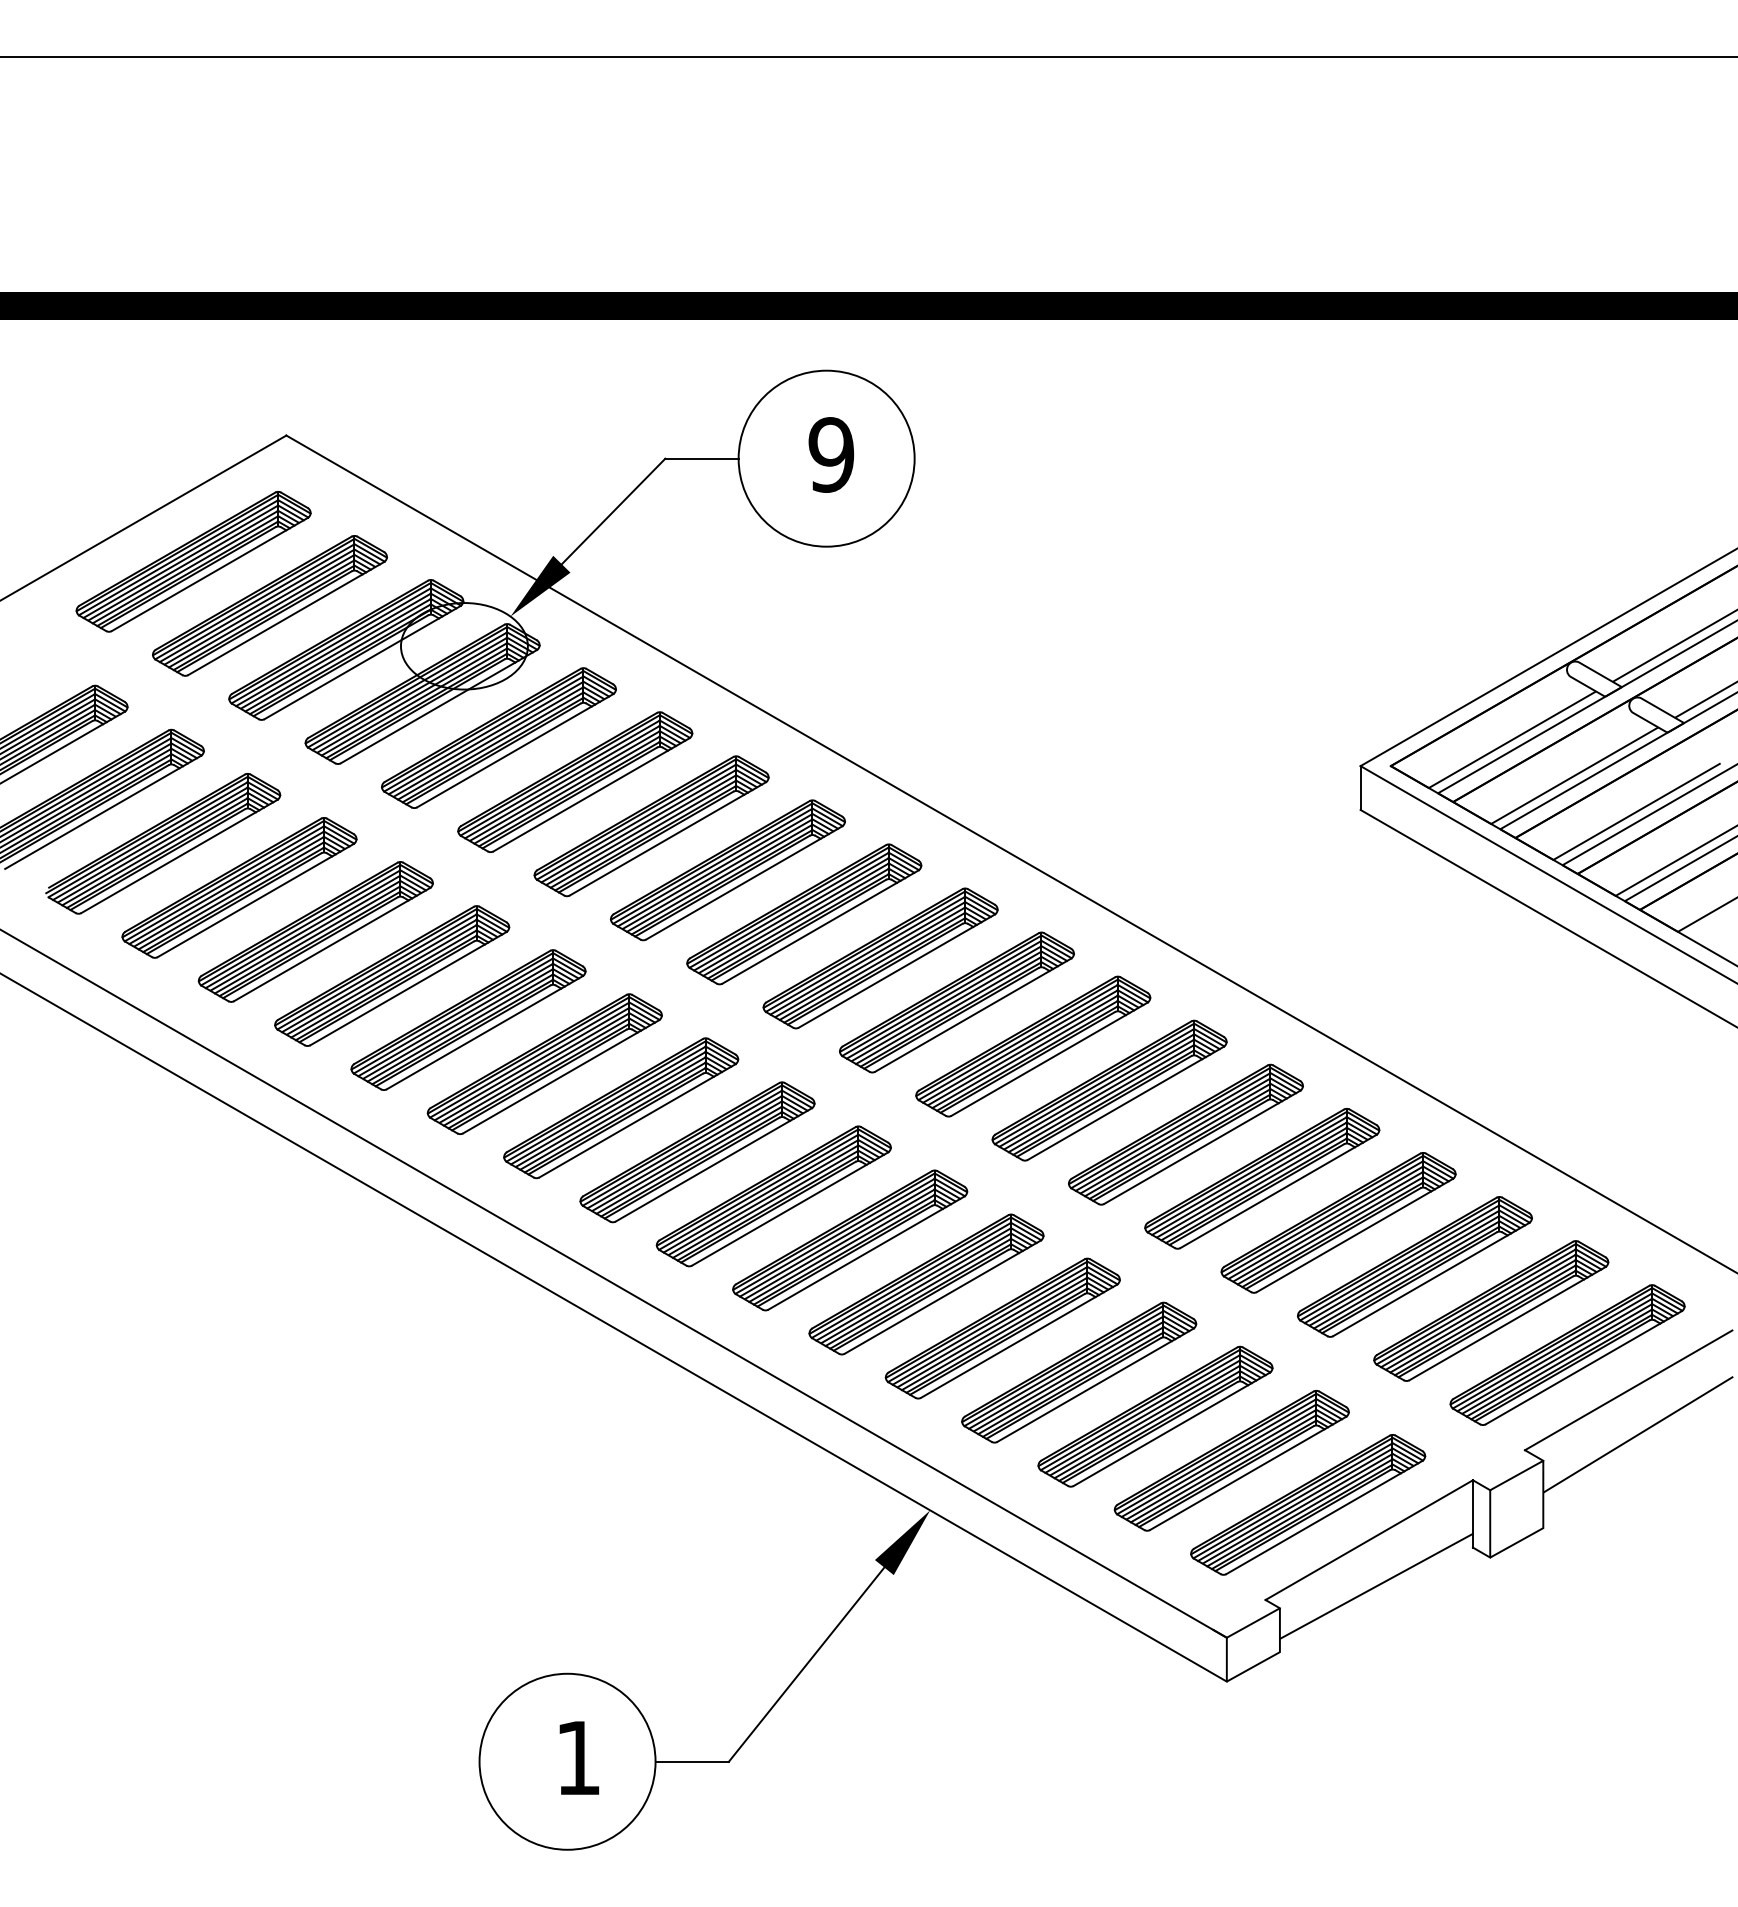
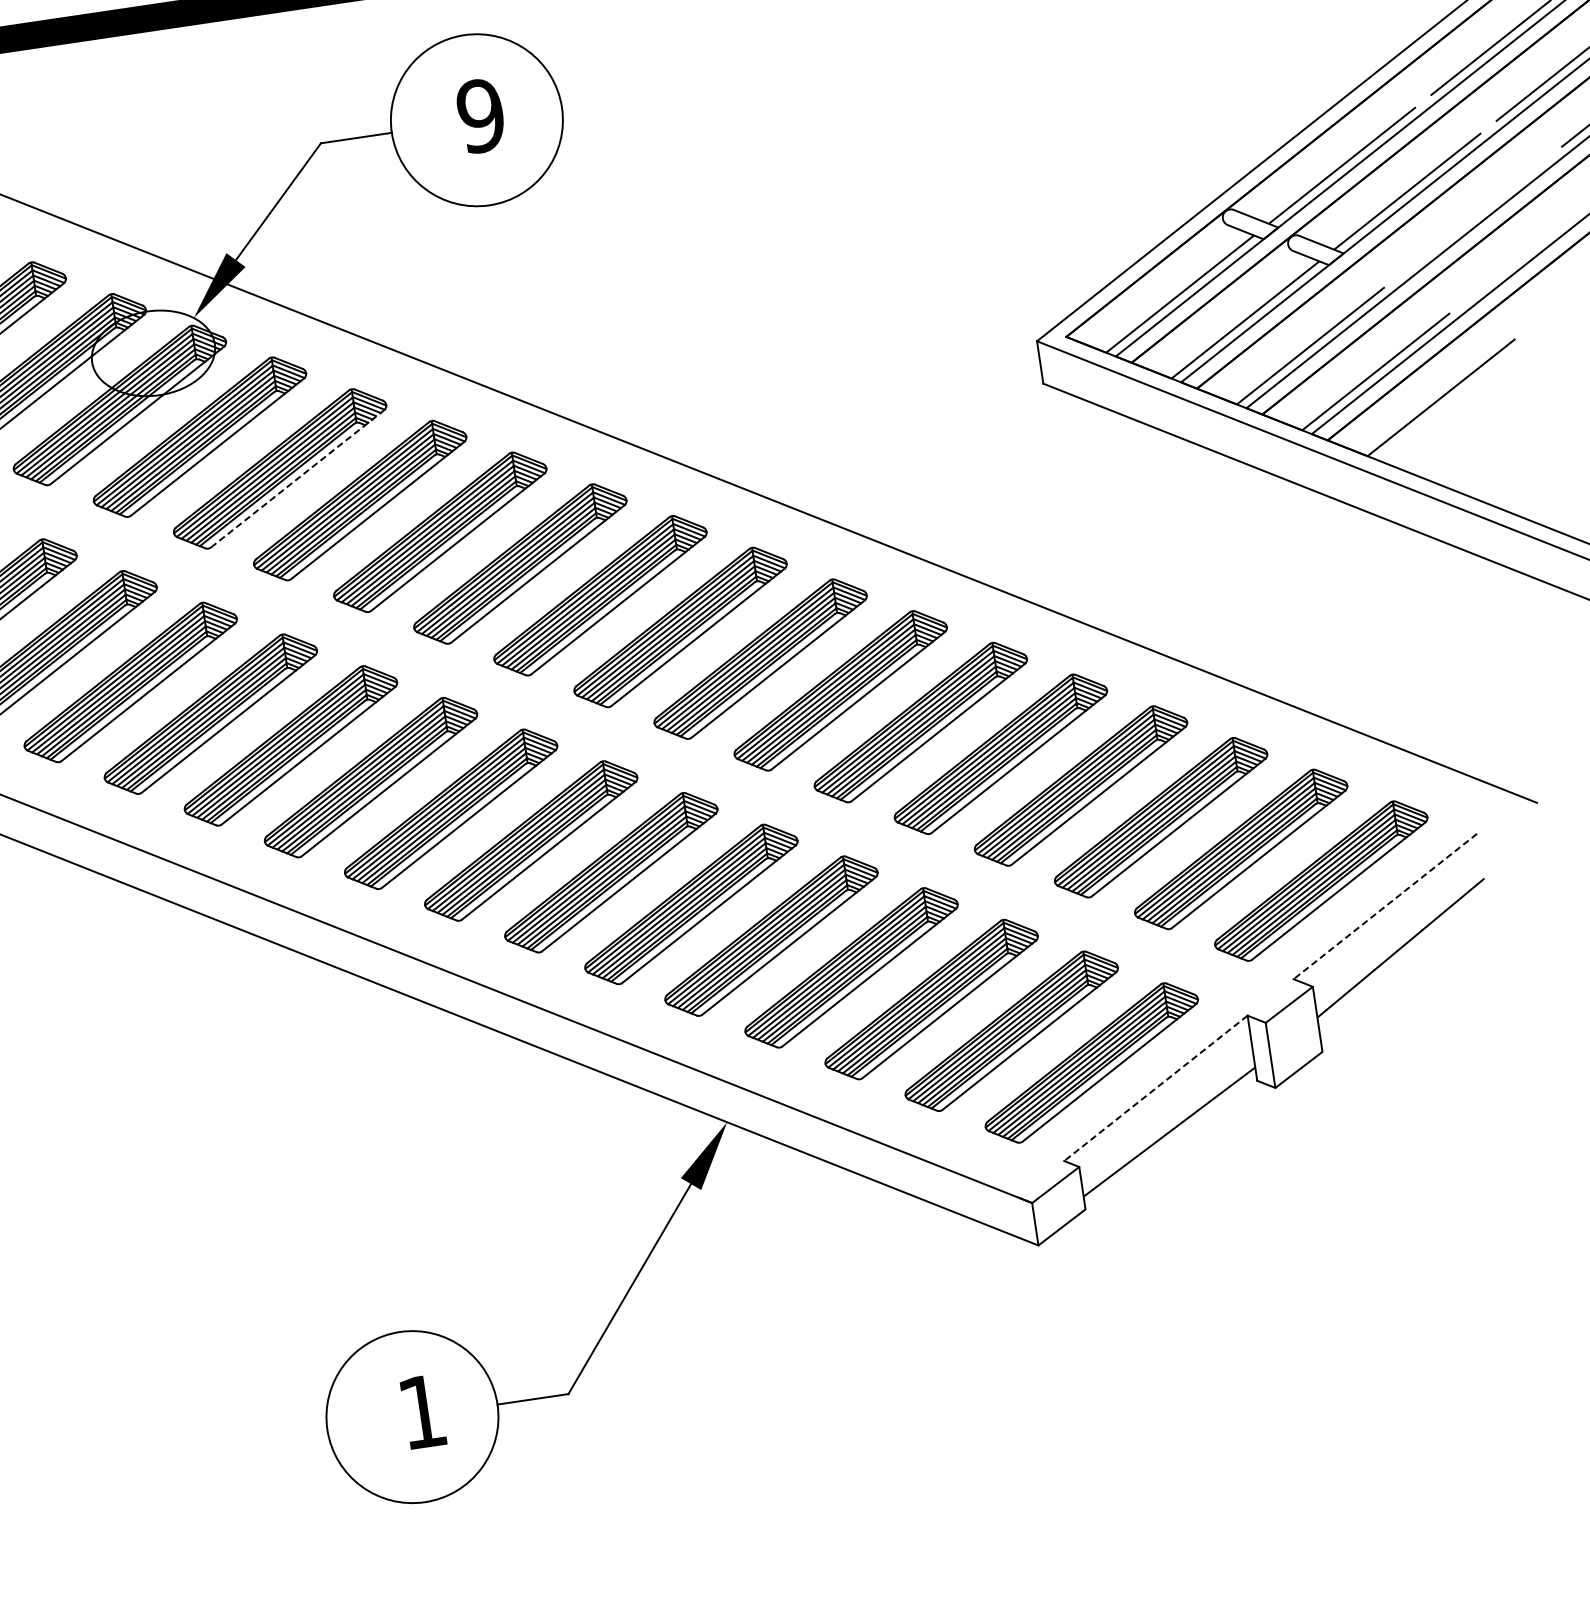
line: (591, 794) -> (297, 478), solid -> dashed
line: (1628, 1390) -> (1385, 906), solid -> dashed
line: (1369, 1540) -> (1156, 1088), solid -> dashed

